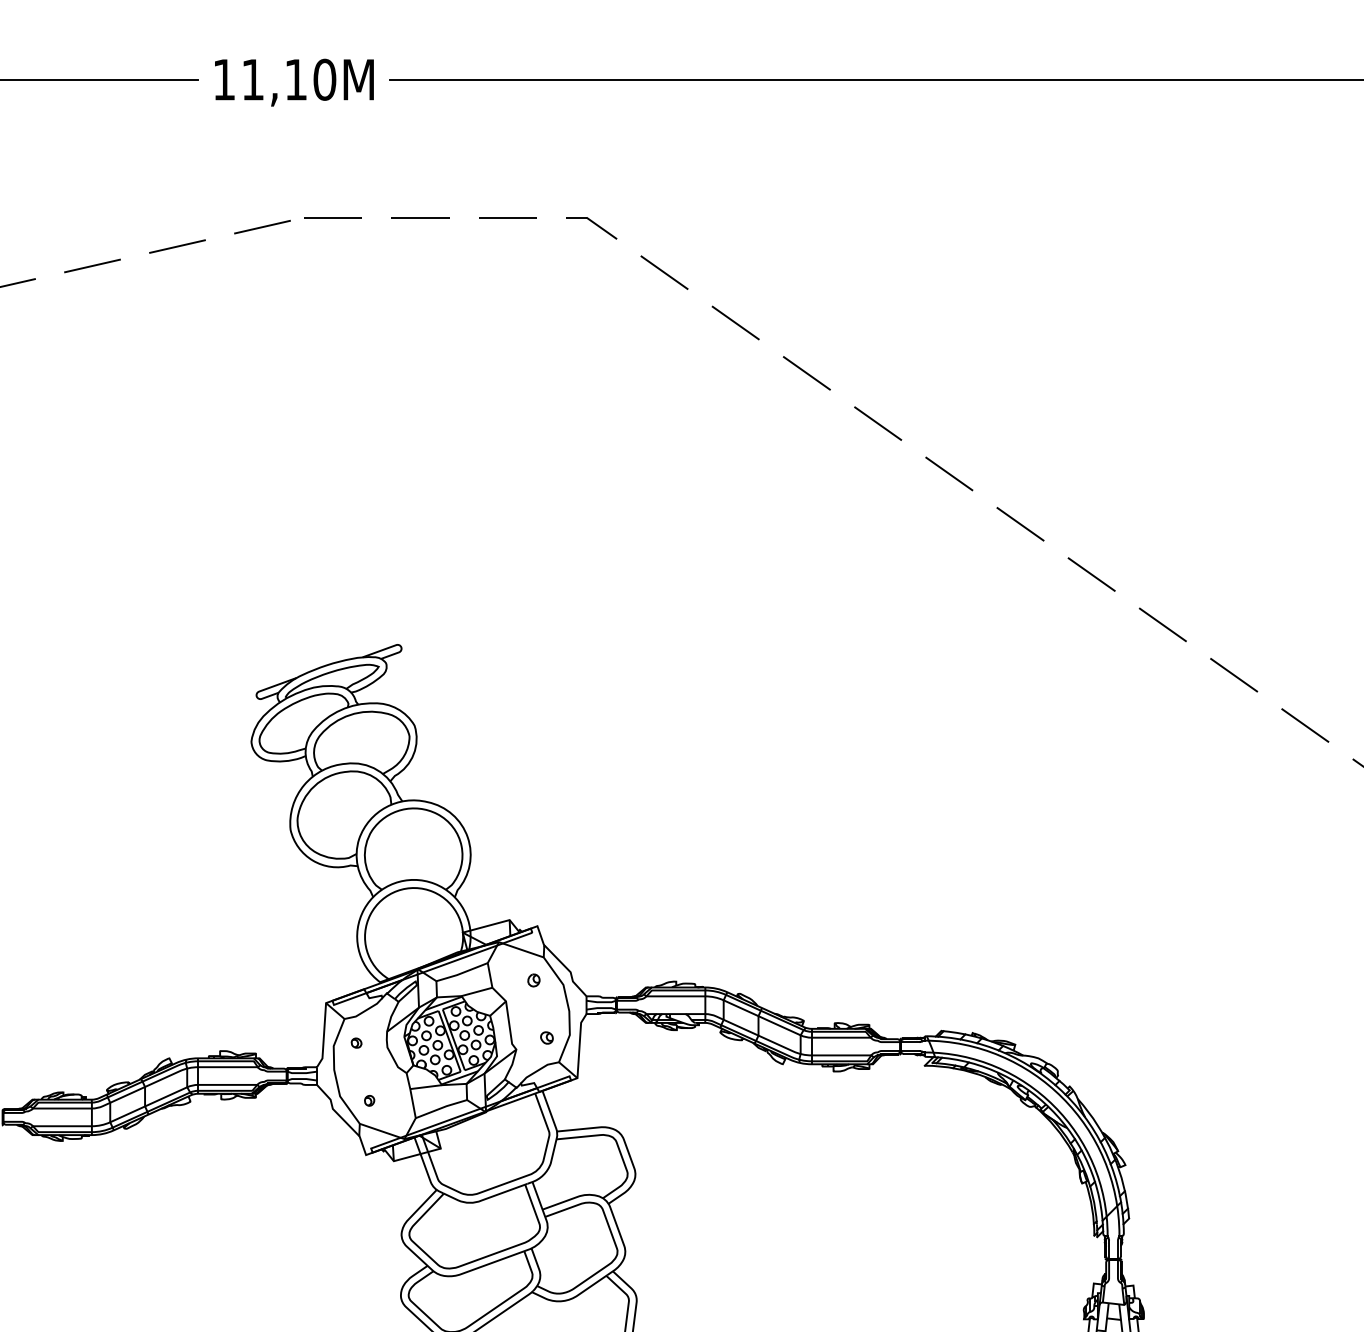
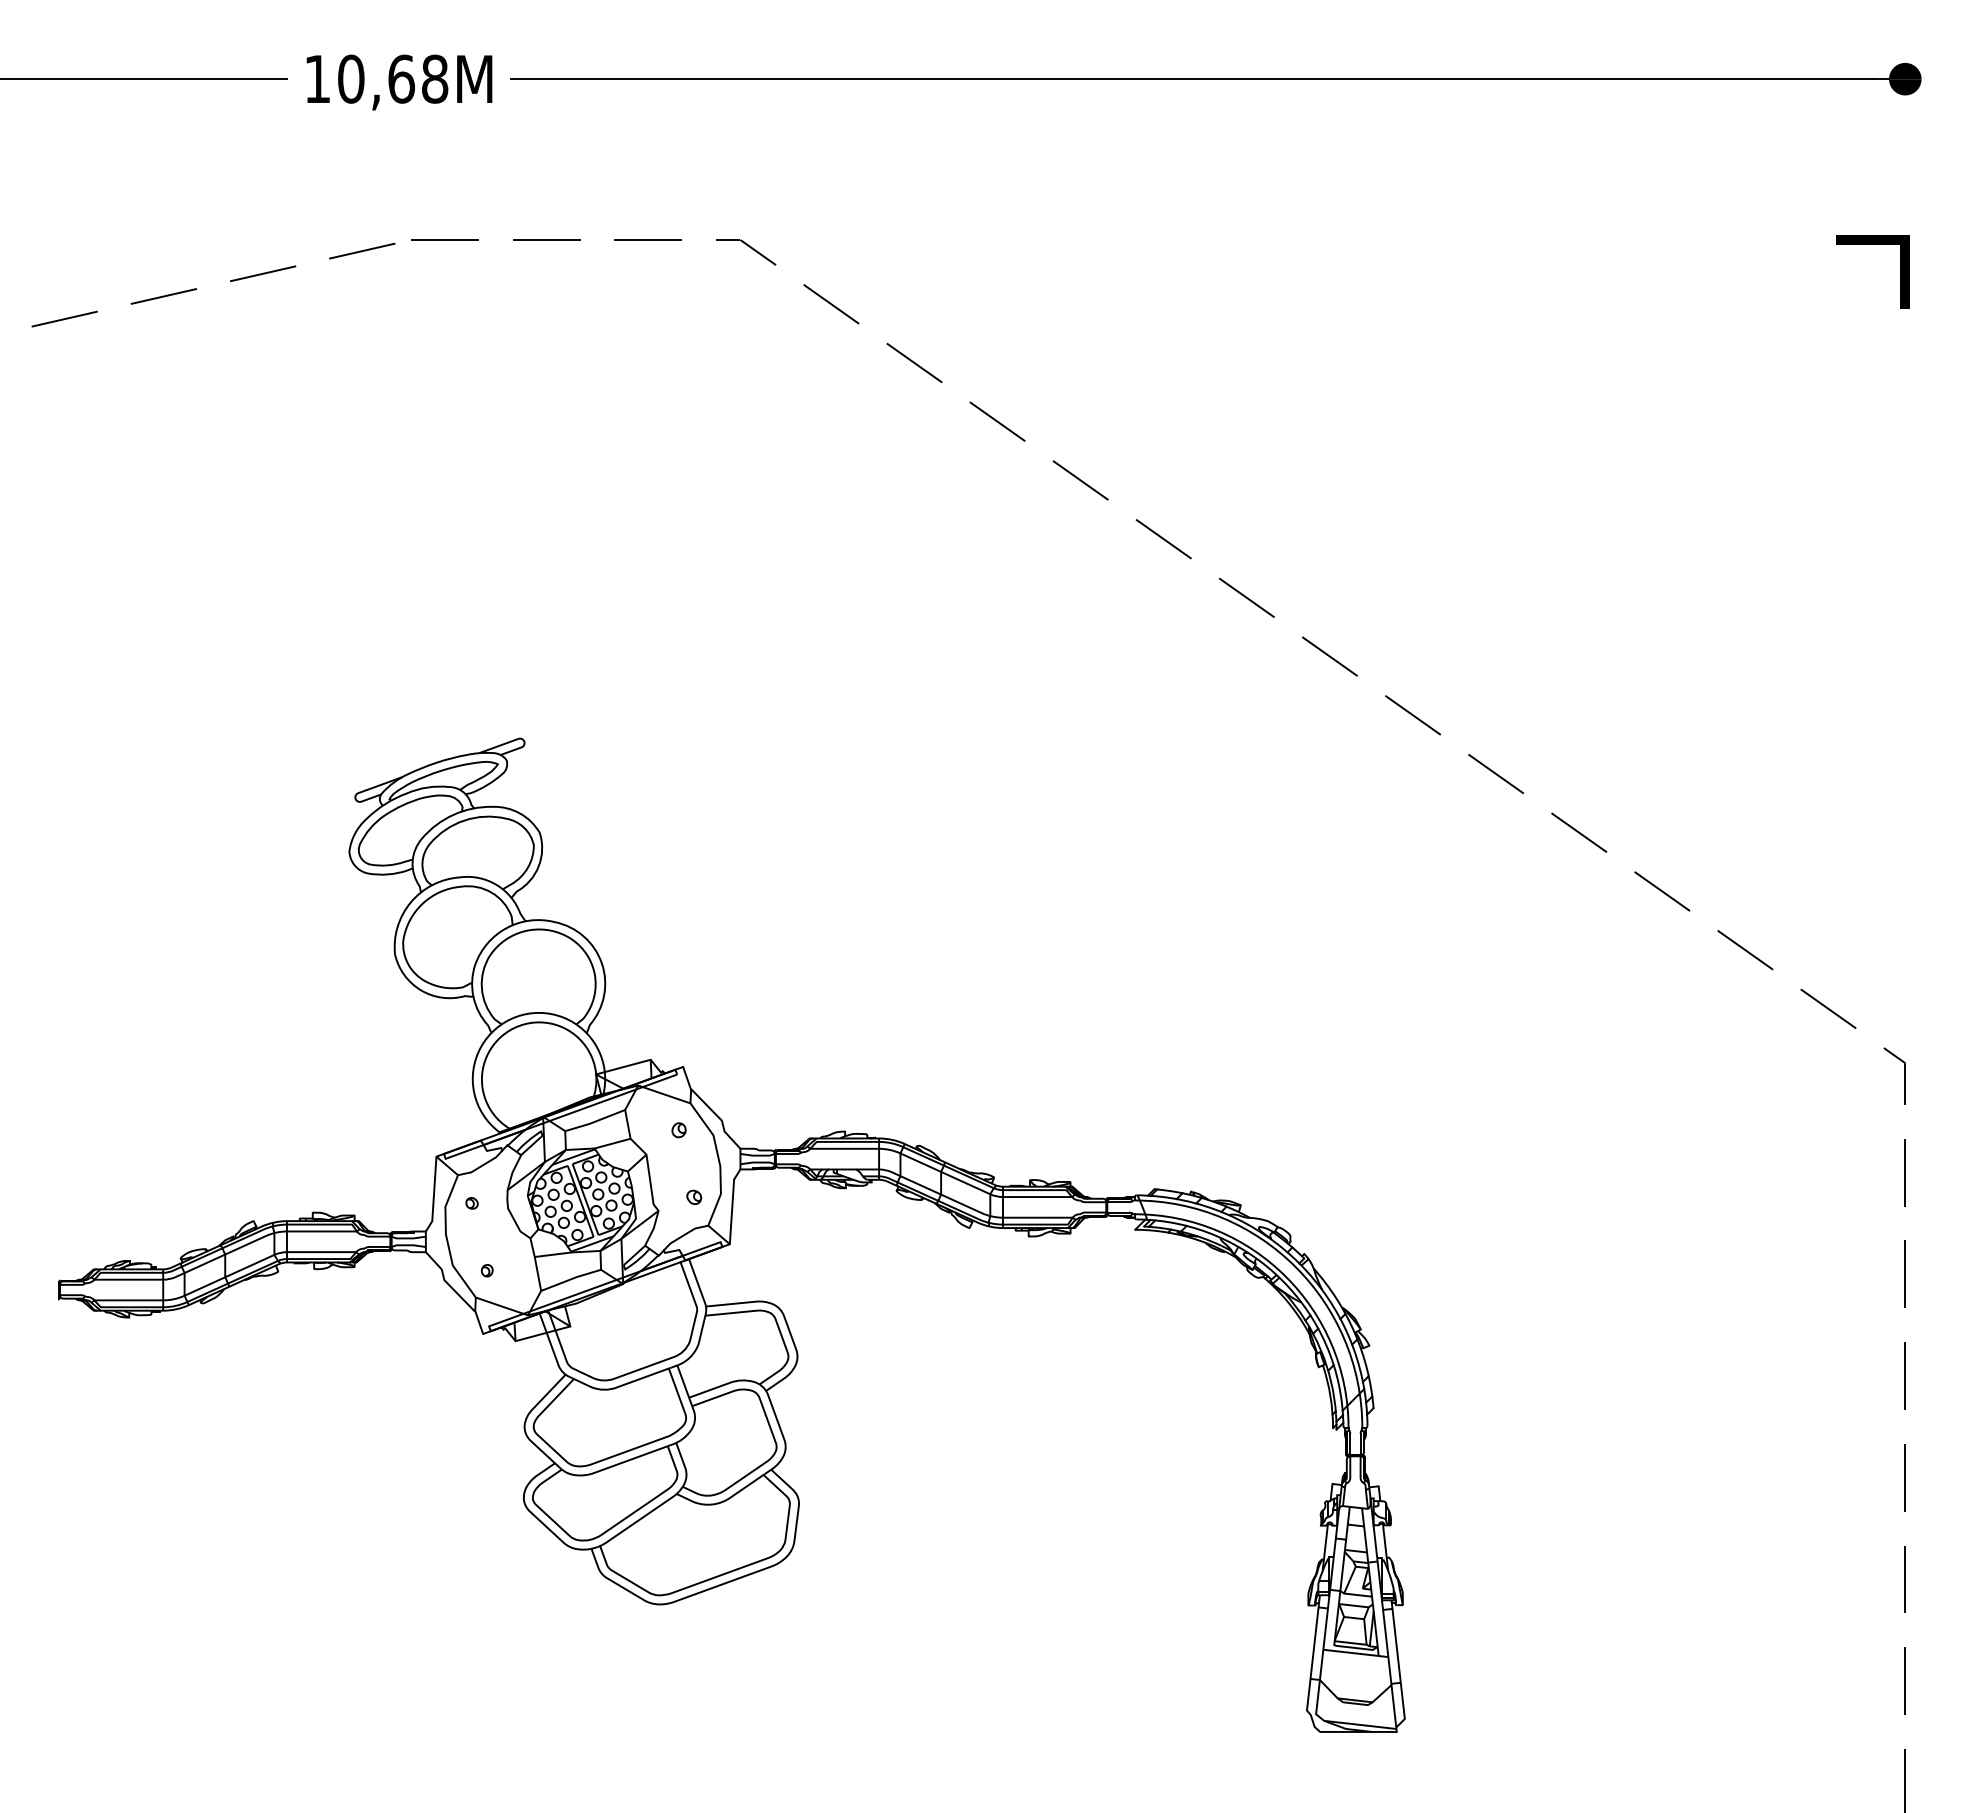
text: (289, 79) -> (393, 78), 11,10M -> 10,68M

